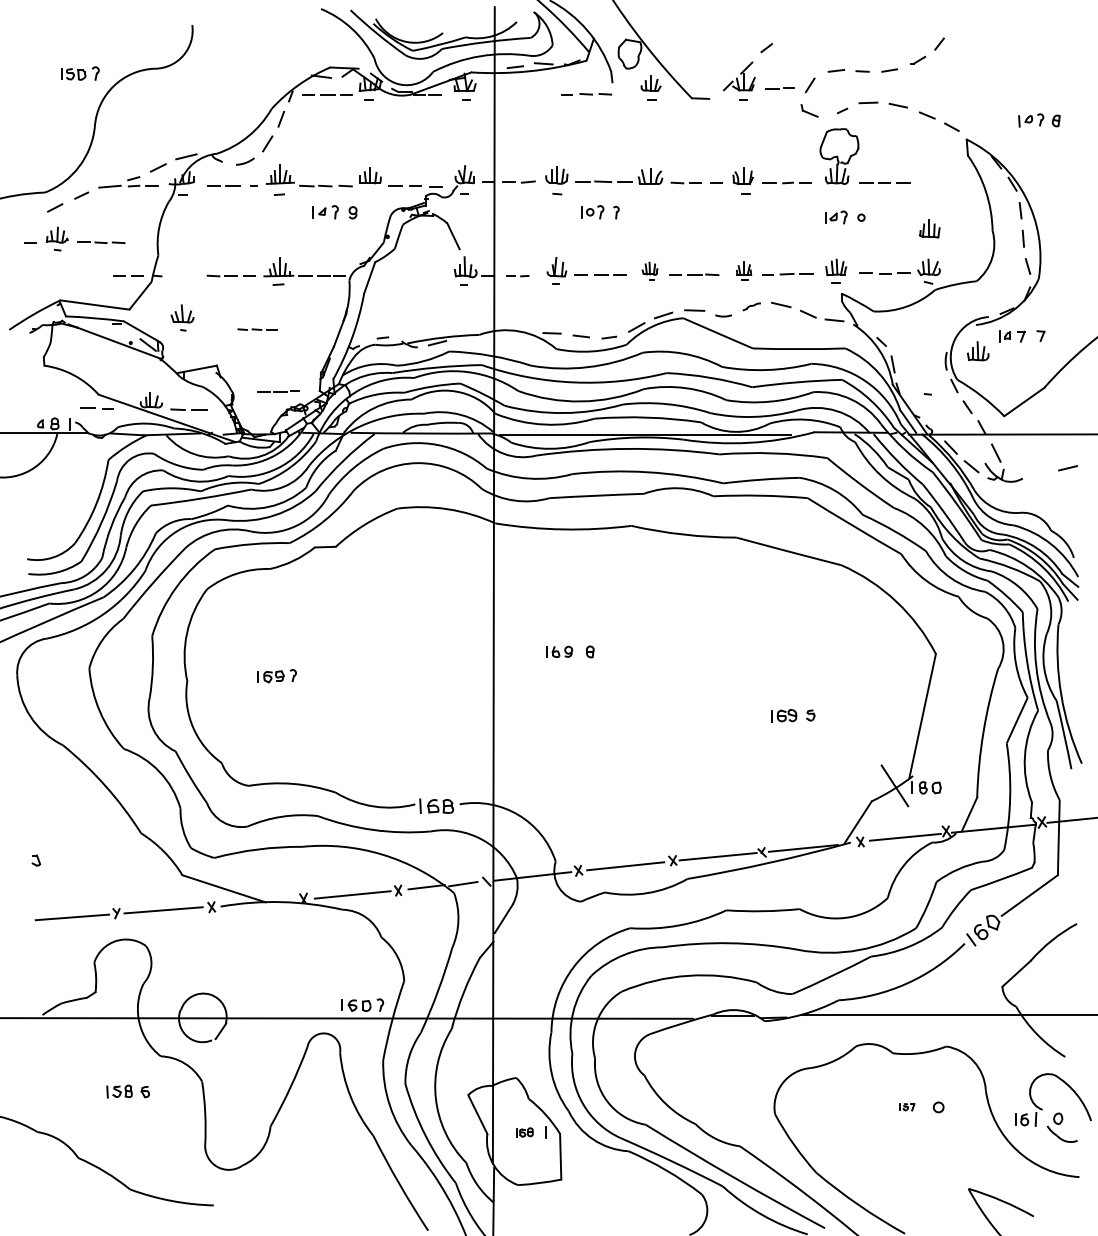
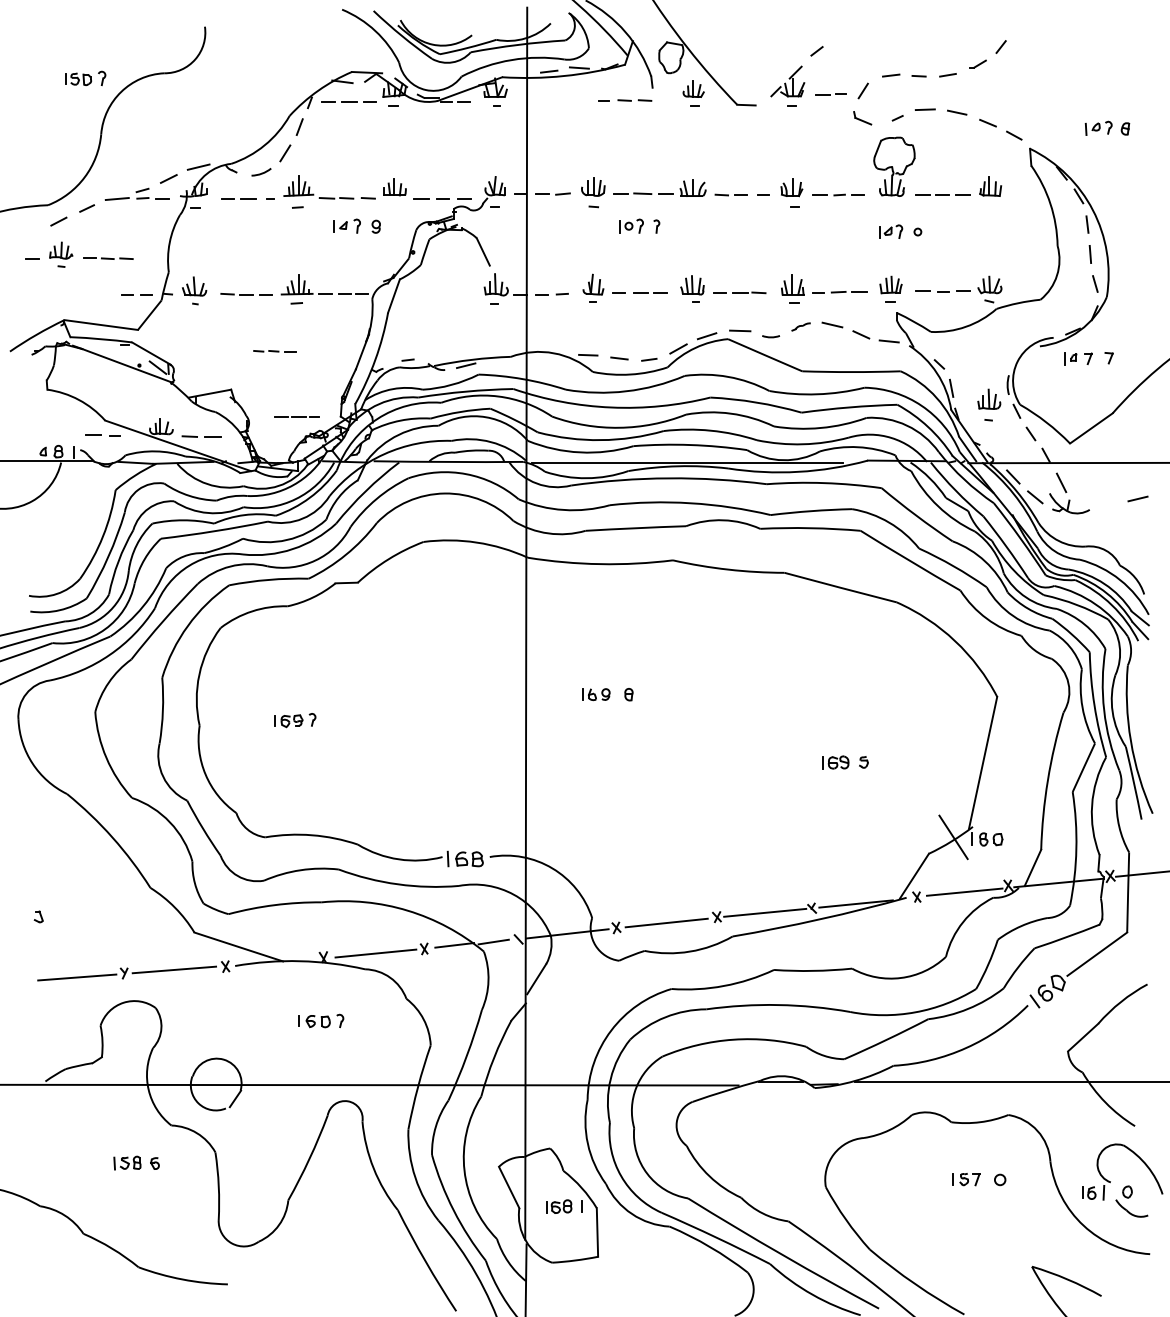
part: (929, 228) -> (990, 186), moved
part: (649, 270) -> (692, 288), size x1.43
part: (743, 270) -> (792, 288), size x1.43
part: (517, 276) -> (551, 294), size x1.43
part: (182, 317) -> (194, 290), moved
part: (978, 350) -> (989, 398), moved
part: (362, 1004) -> (321, 1020), moved
part: (907, 1107) -> (966, 1179), size x1.67
part: (525, 1132) -> (559, 1206), size x1.43

